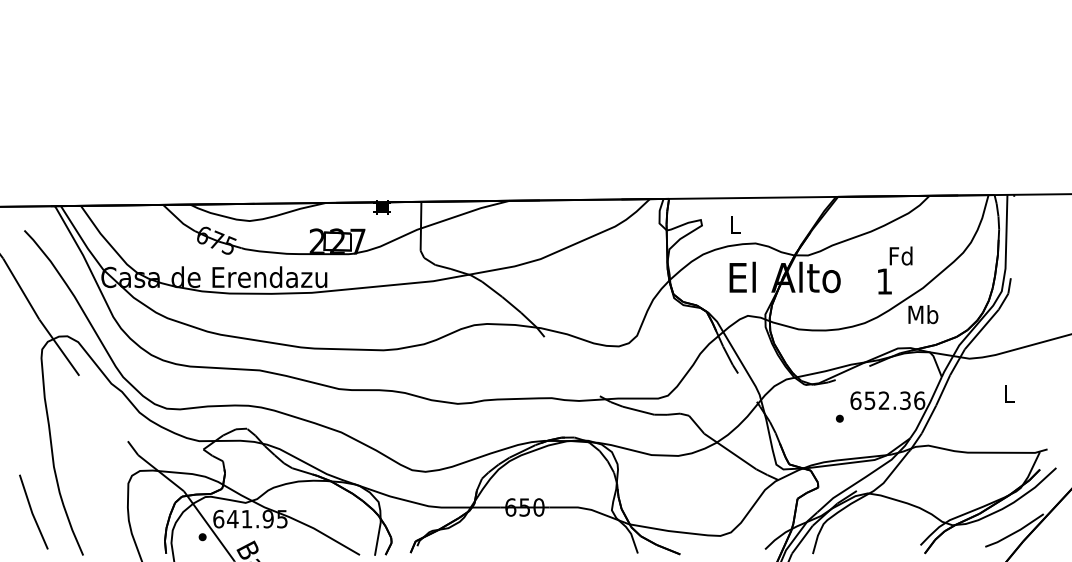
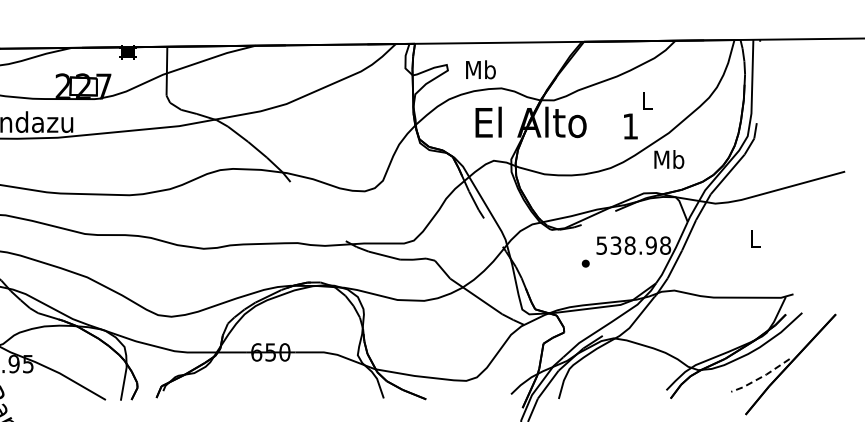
text: (734, 224) -> (480, 69), L -> Mb
text: (900, 255) -> (646, 100), Fd -> L
text: (887, 400) -> (633, 245), 652.36 -> 538.98
line: (1014, 532) -> (760, 377), solid -> dashed

